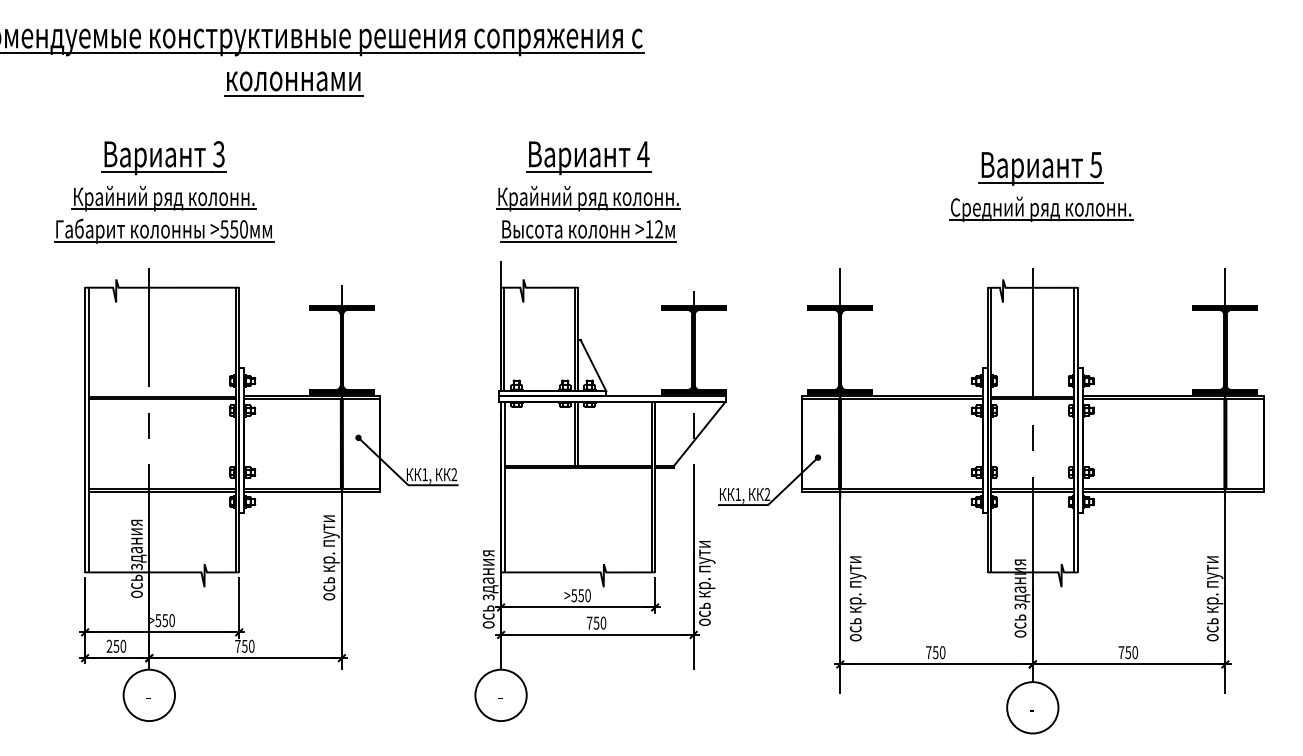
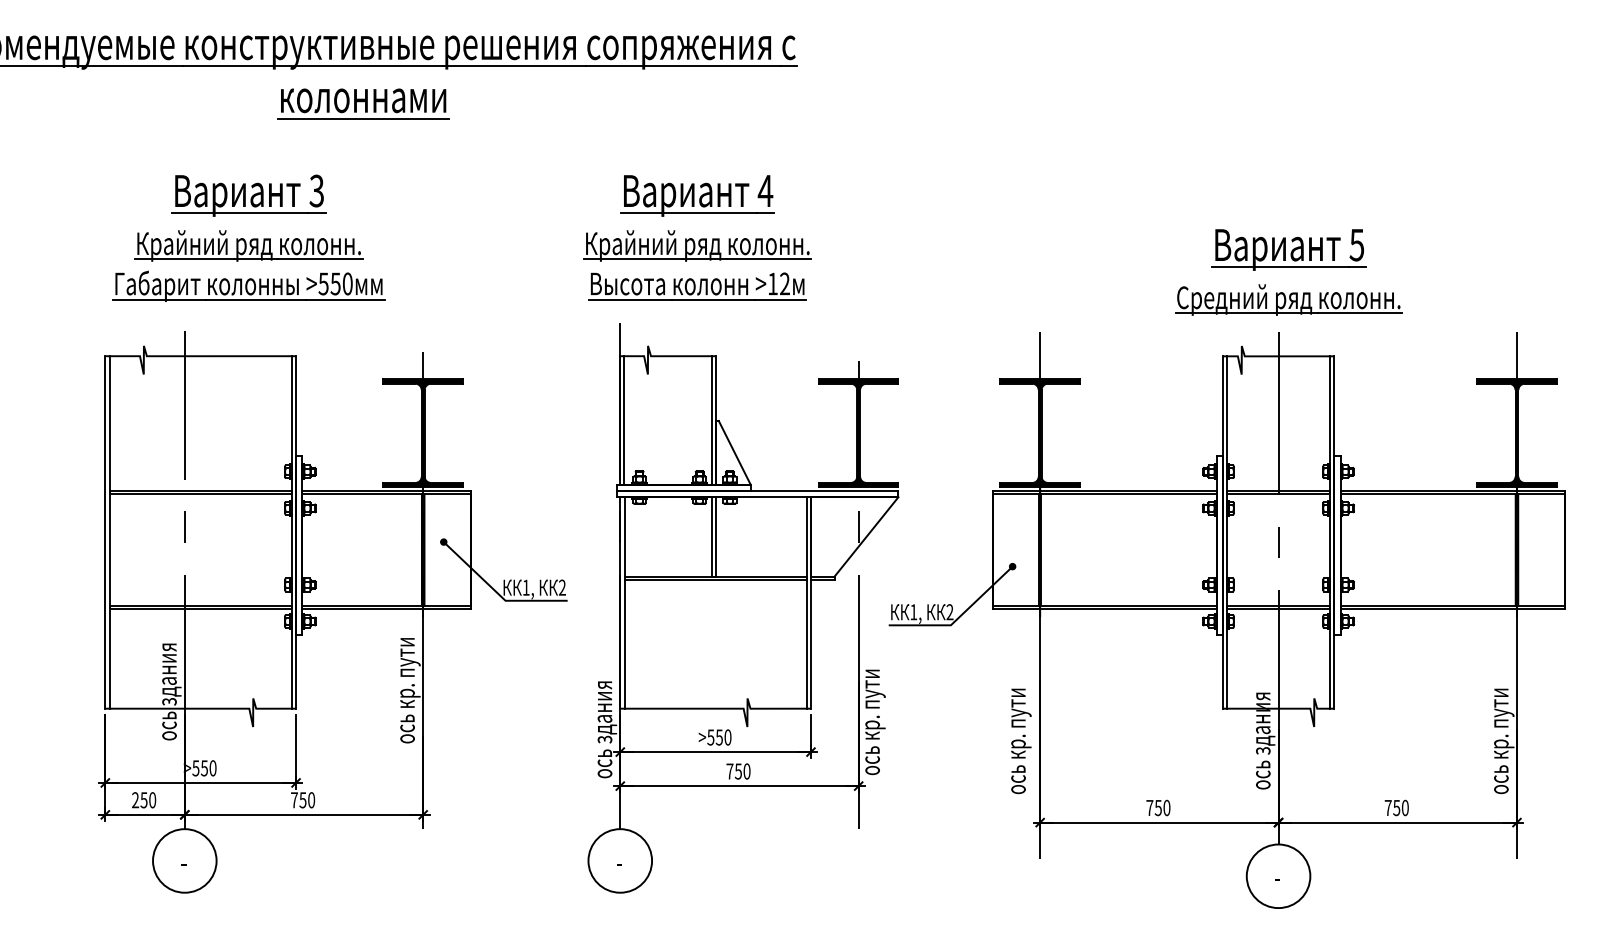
part: (1041, 187) -> (1289, 273), moved
part: (588, 191) -> (697, 237), moved
part: (164, 192) -> (249, 238), moved
text: (857, 598) -> (1020, 740), moved

